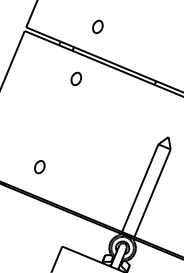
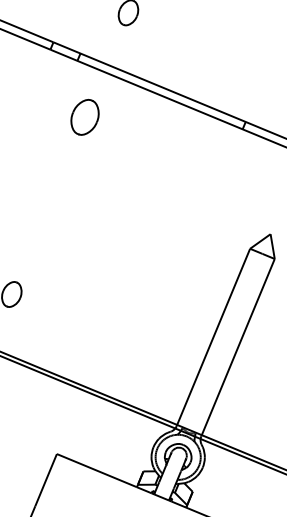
part: (76, 78) -> (85, 116), size x1.4

